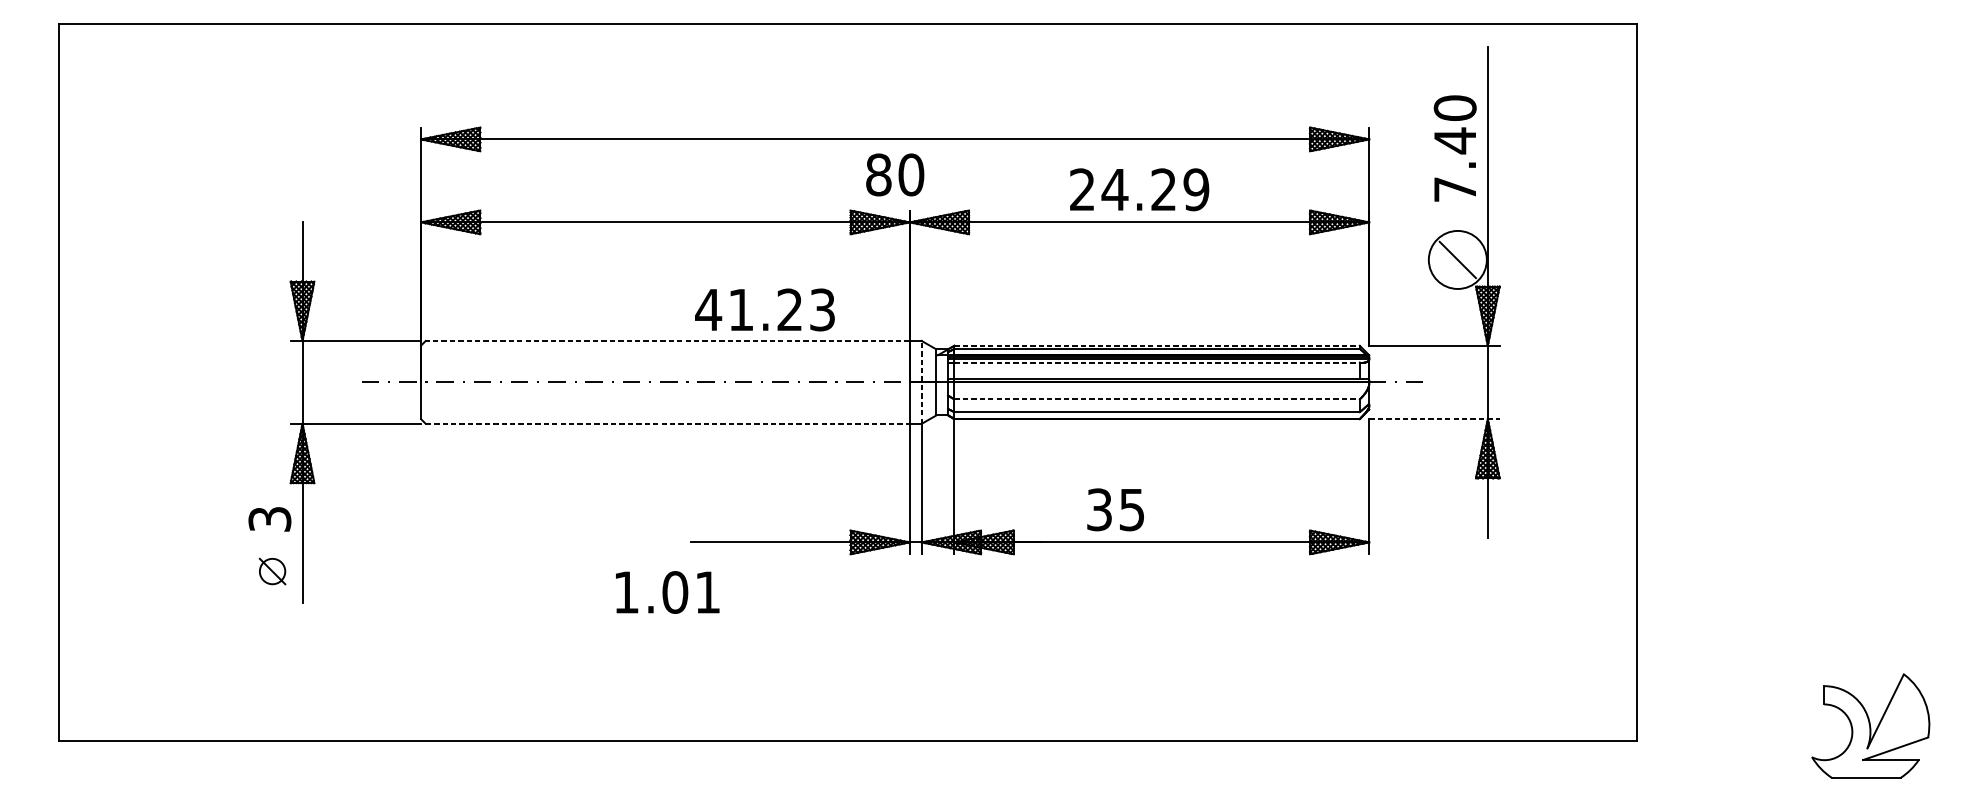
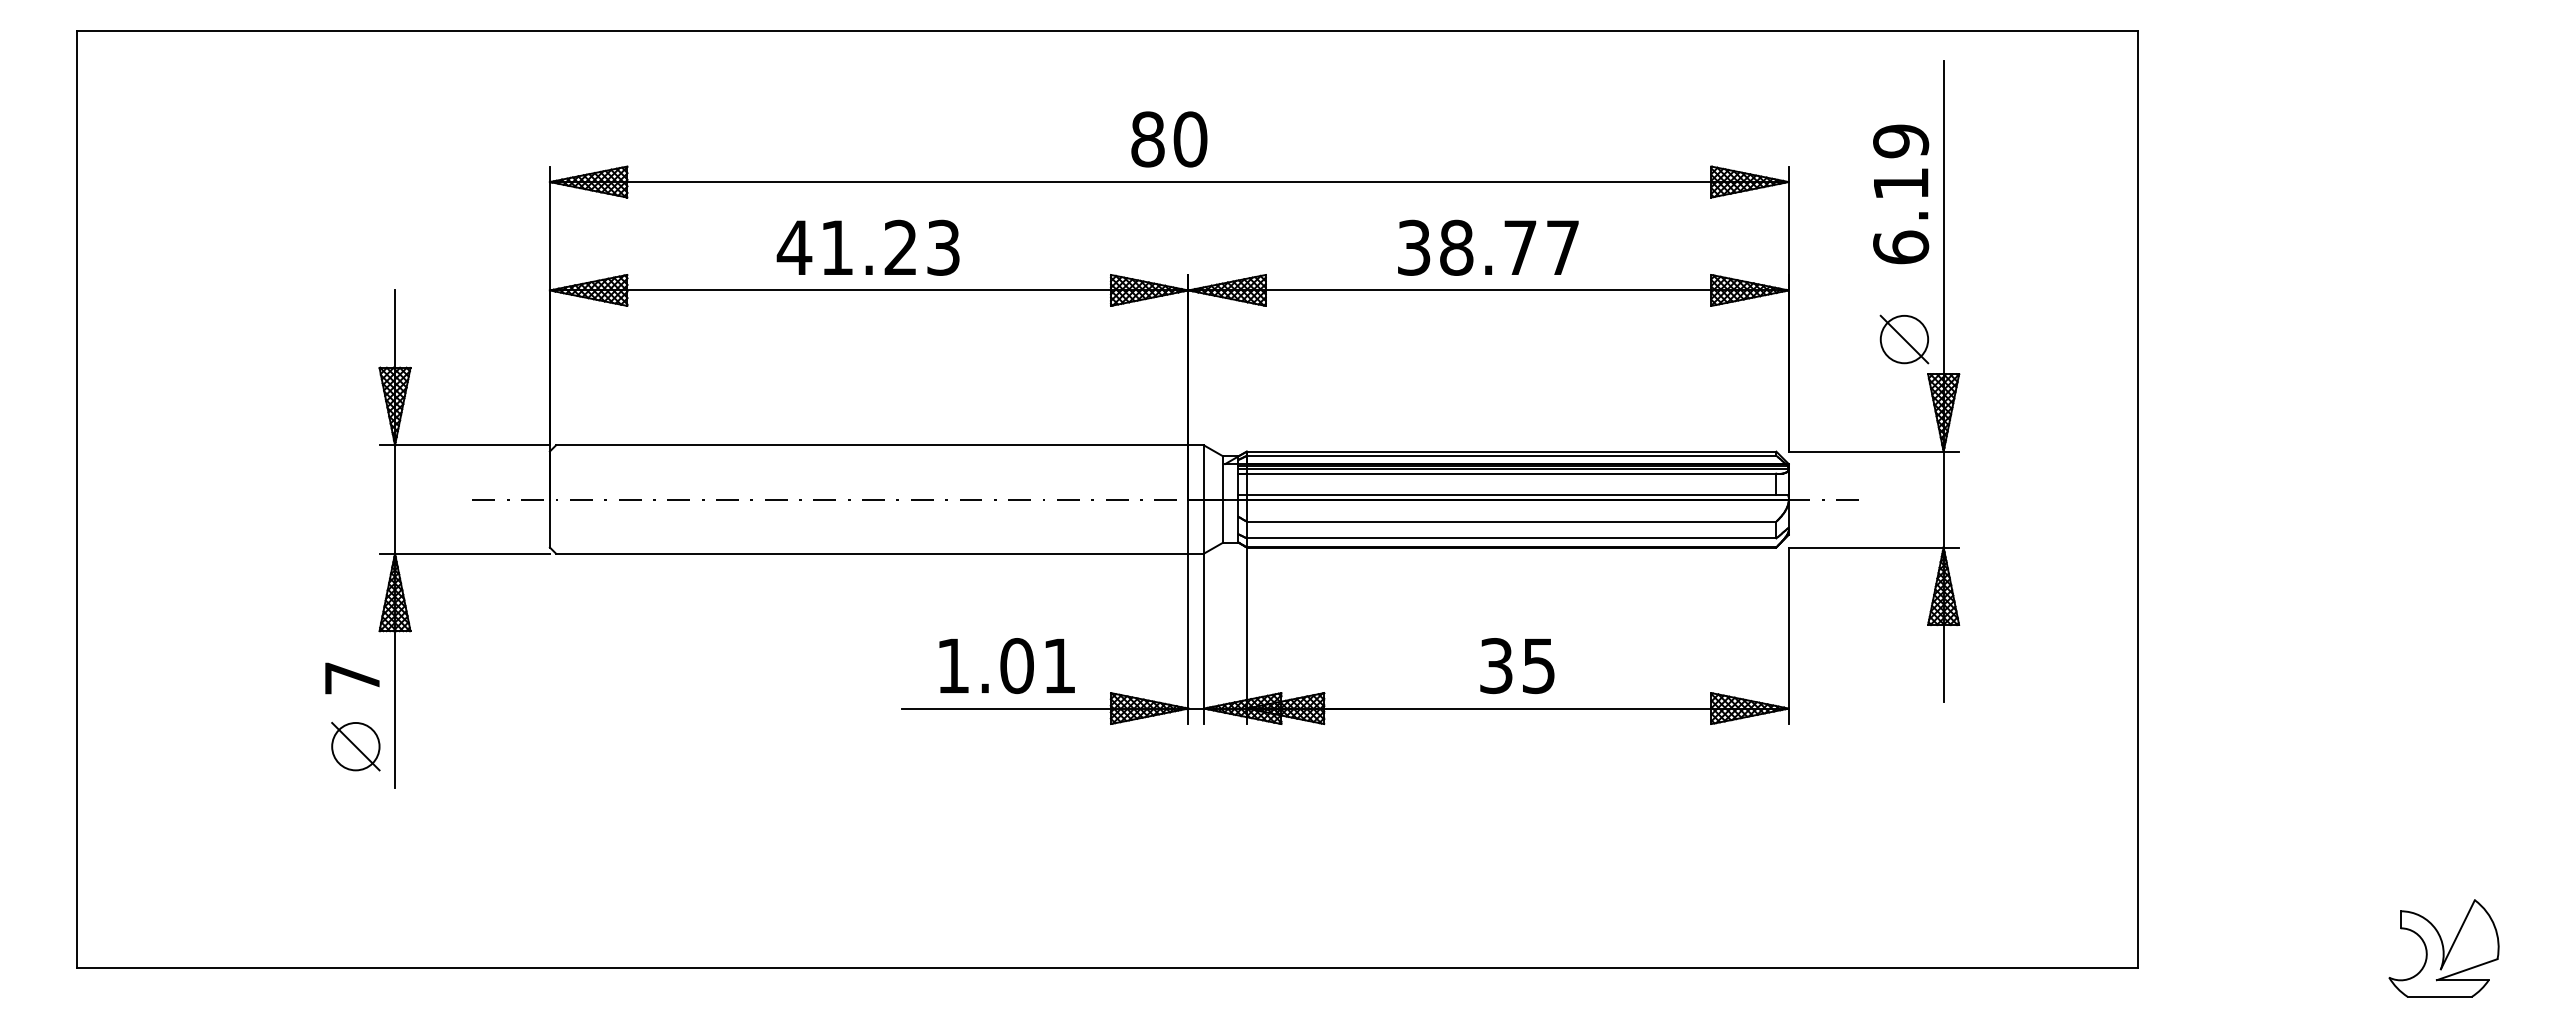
text: (1455, 148) -> (1901, 194), 7.40 -> 6.19
text: (895, 174) -> (1169, 139), moved
text: (1139, 189) -> (1488, 247), 24.29 -> 38.77
circle: (1457, 259) -> (1904, 339), size x0.62
text: (764, 309) -> (867, 247), moved
line: (667, 341) -> (871, 445), dashed -> solid
line: (1157, 345) -> (1511, 451), dashed -> solid
line: (1157, 362) -> (1511, 473), dashed -> solid
line: (921, 382) -> (1203, 499), dashed -> solid
line: (1157, 399) -> (1511, 521), dashed -> solid
line: (1434, 419) -> (1874, 547), dashed -> solid
line: (667, 423) -> (872, 553), dashed -> solid
text: (1115, 510) -> (1517, 666), moved
text: (269, 519) -> (352, 678), 3 -> 7
part: (272, 571) -> (355, 746), size x1.43
text: (667, 592) -> (1006, 666), moved
part: (1870, 726) -> (2443, 948), size x0.71

